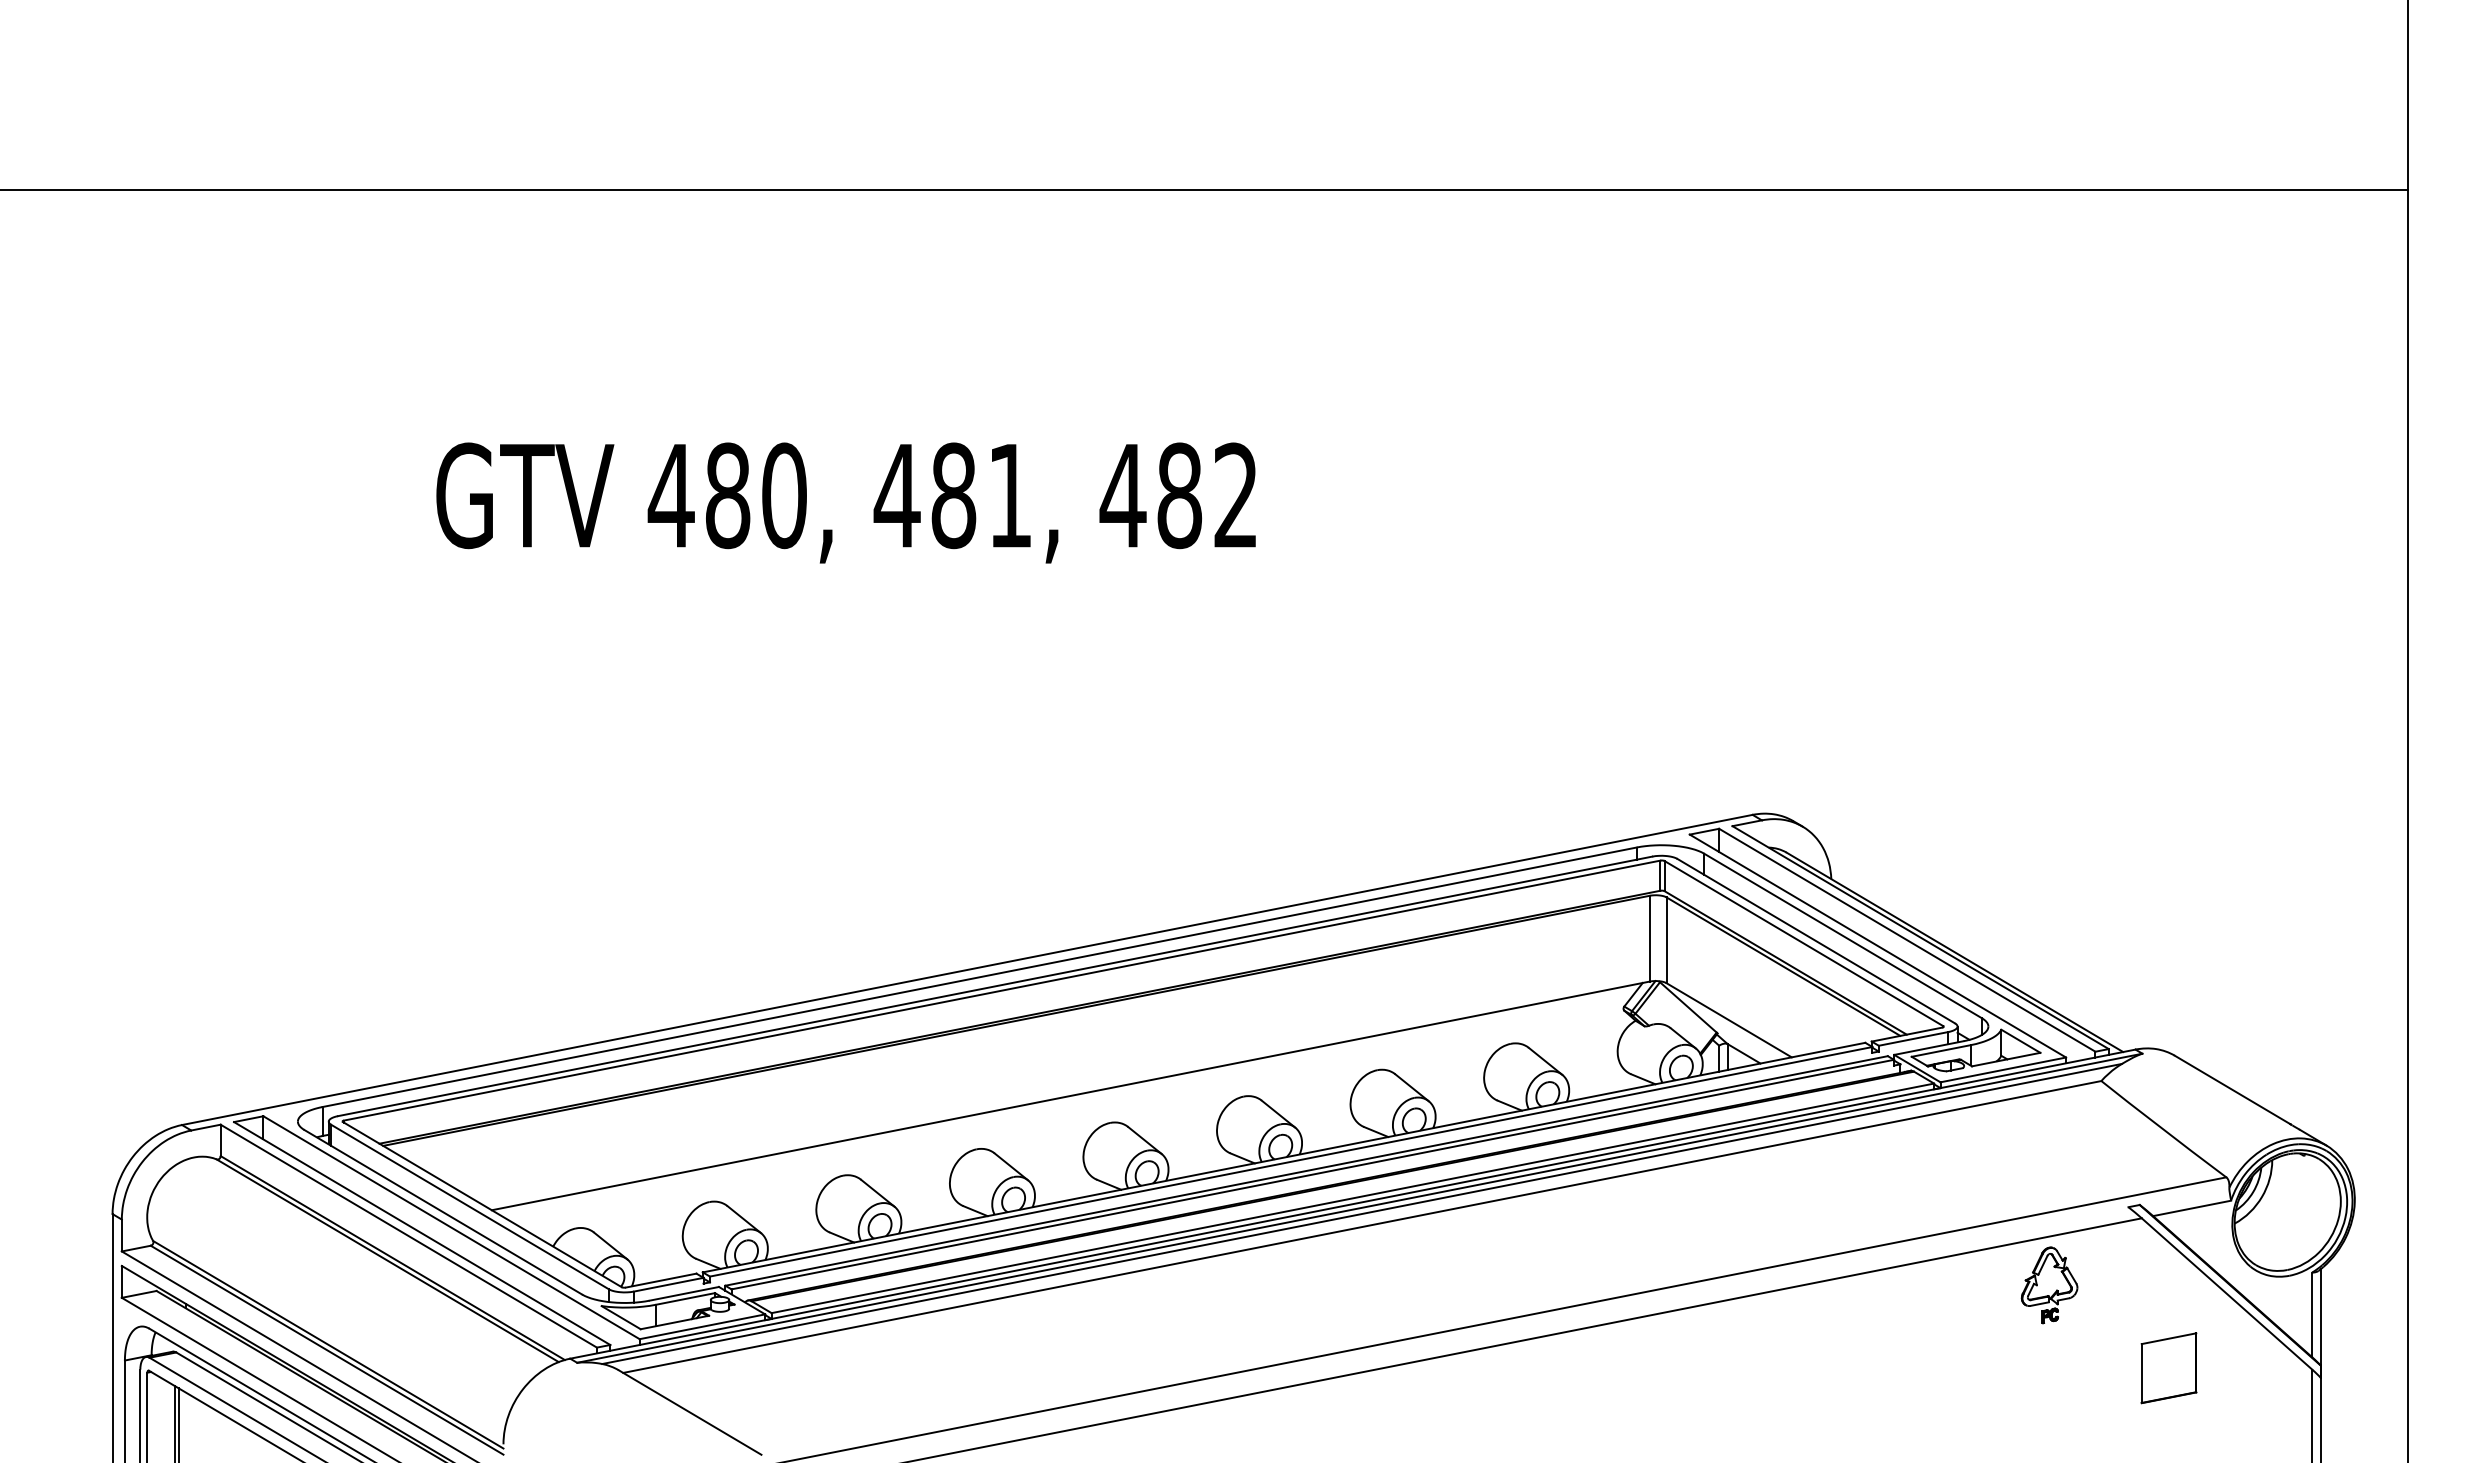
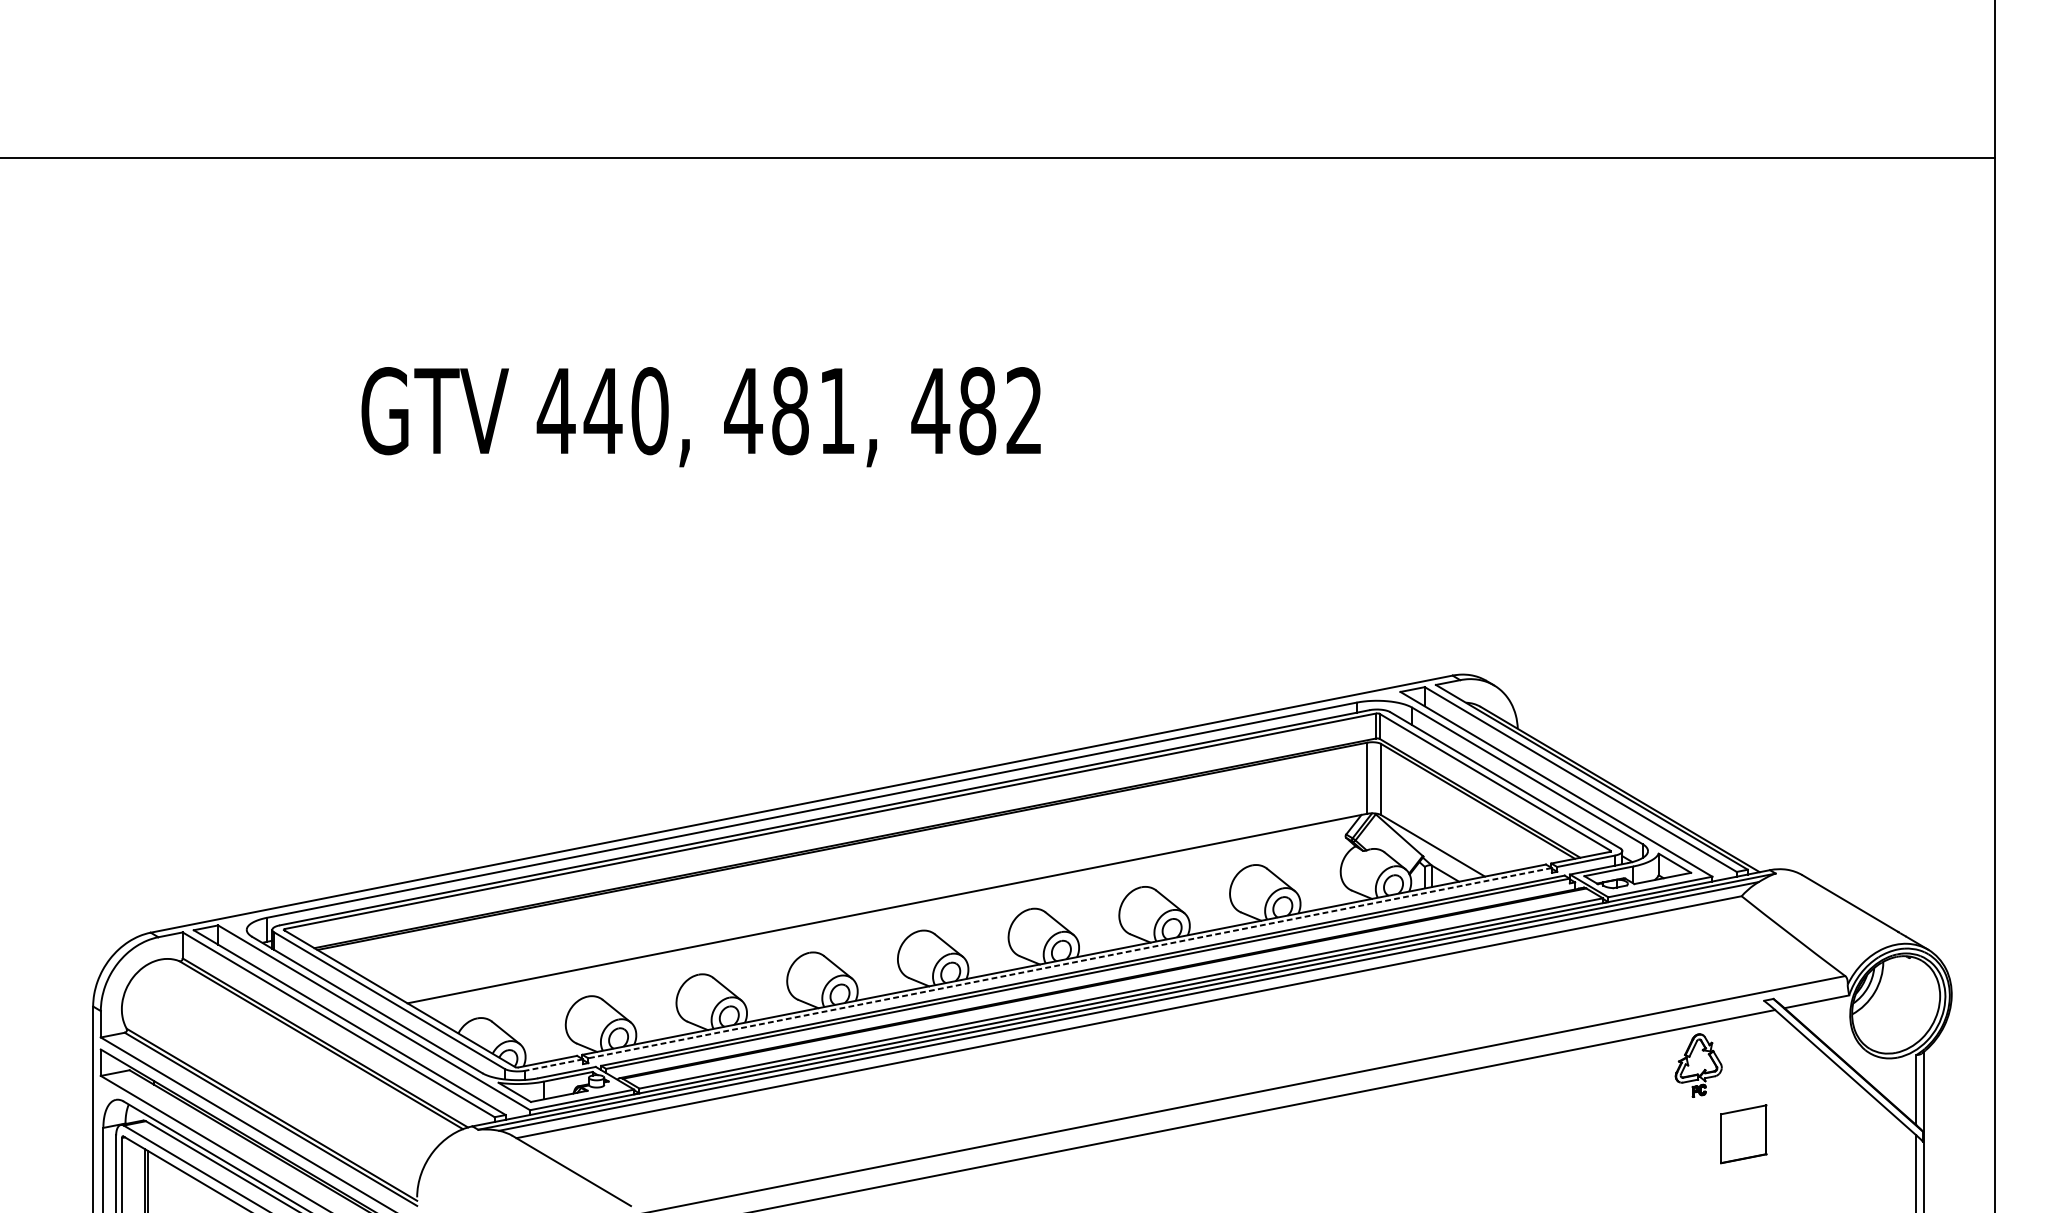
text: (727, 495) -> (602, 410), 480, -> 440,
line: (1290, 1161) -> (1069, 962), solid -> dashed
line: (668, 1284) -> (553, 1064), solid -> dashed
part: (2168, 1368) -> (1743, 1134), moved

